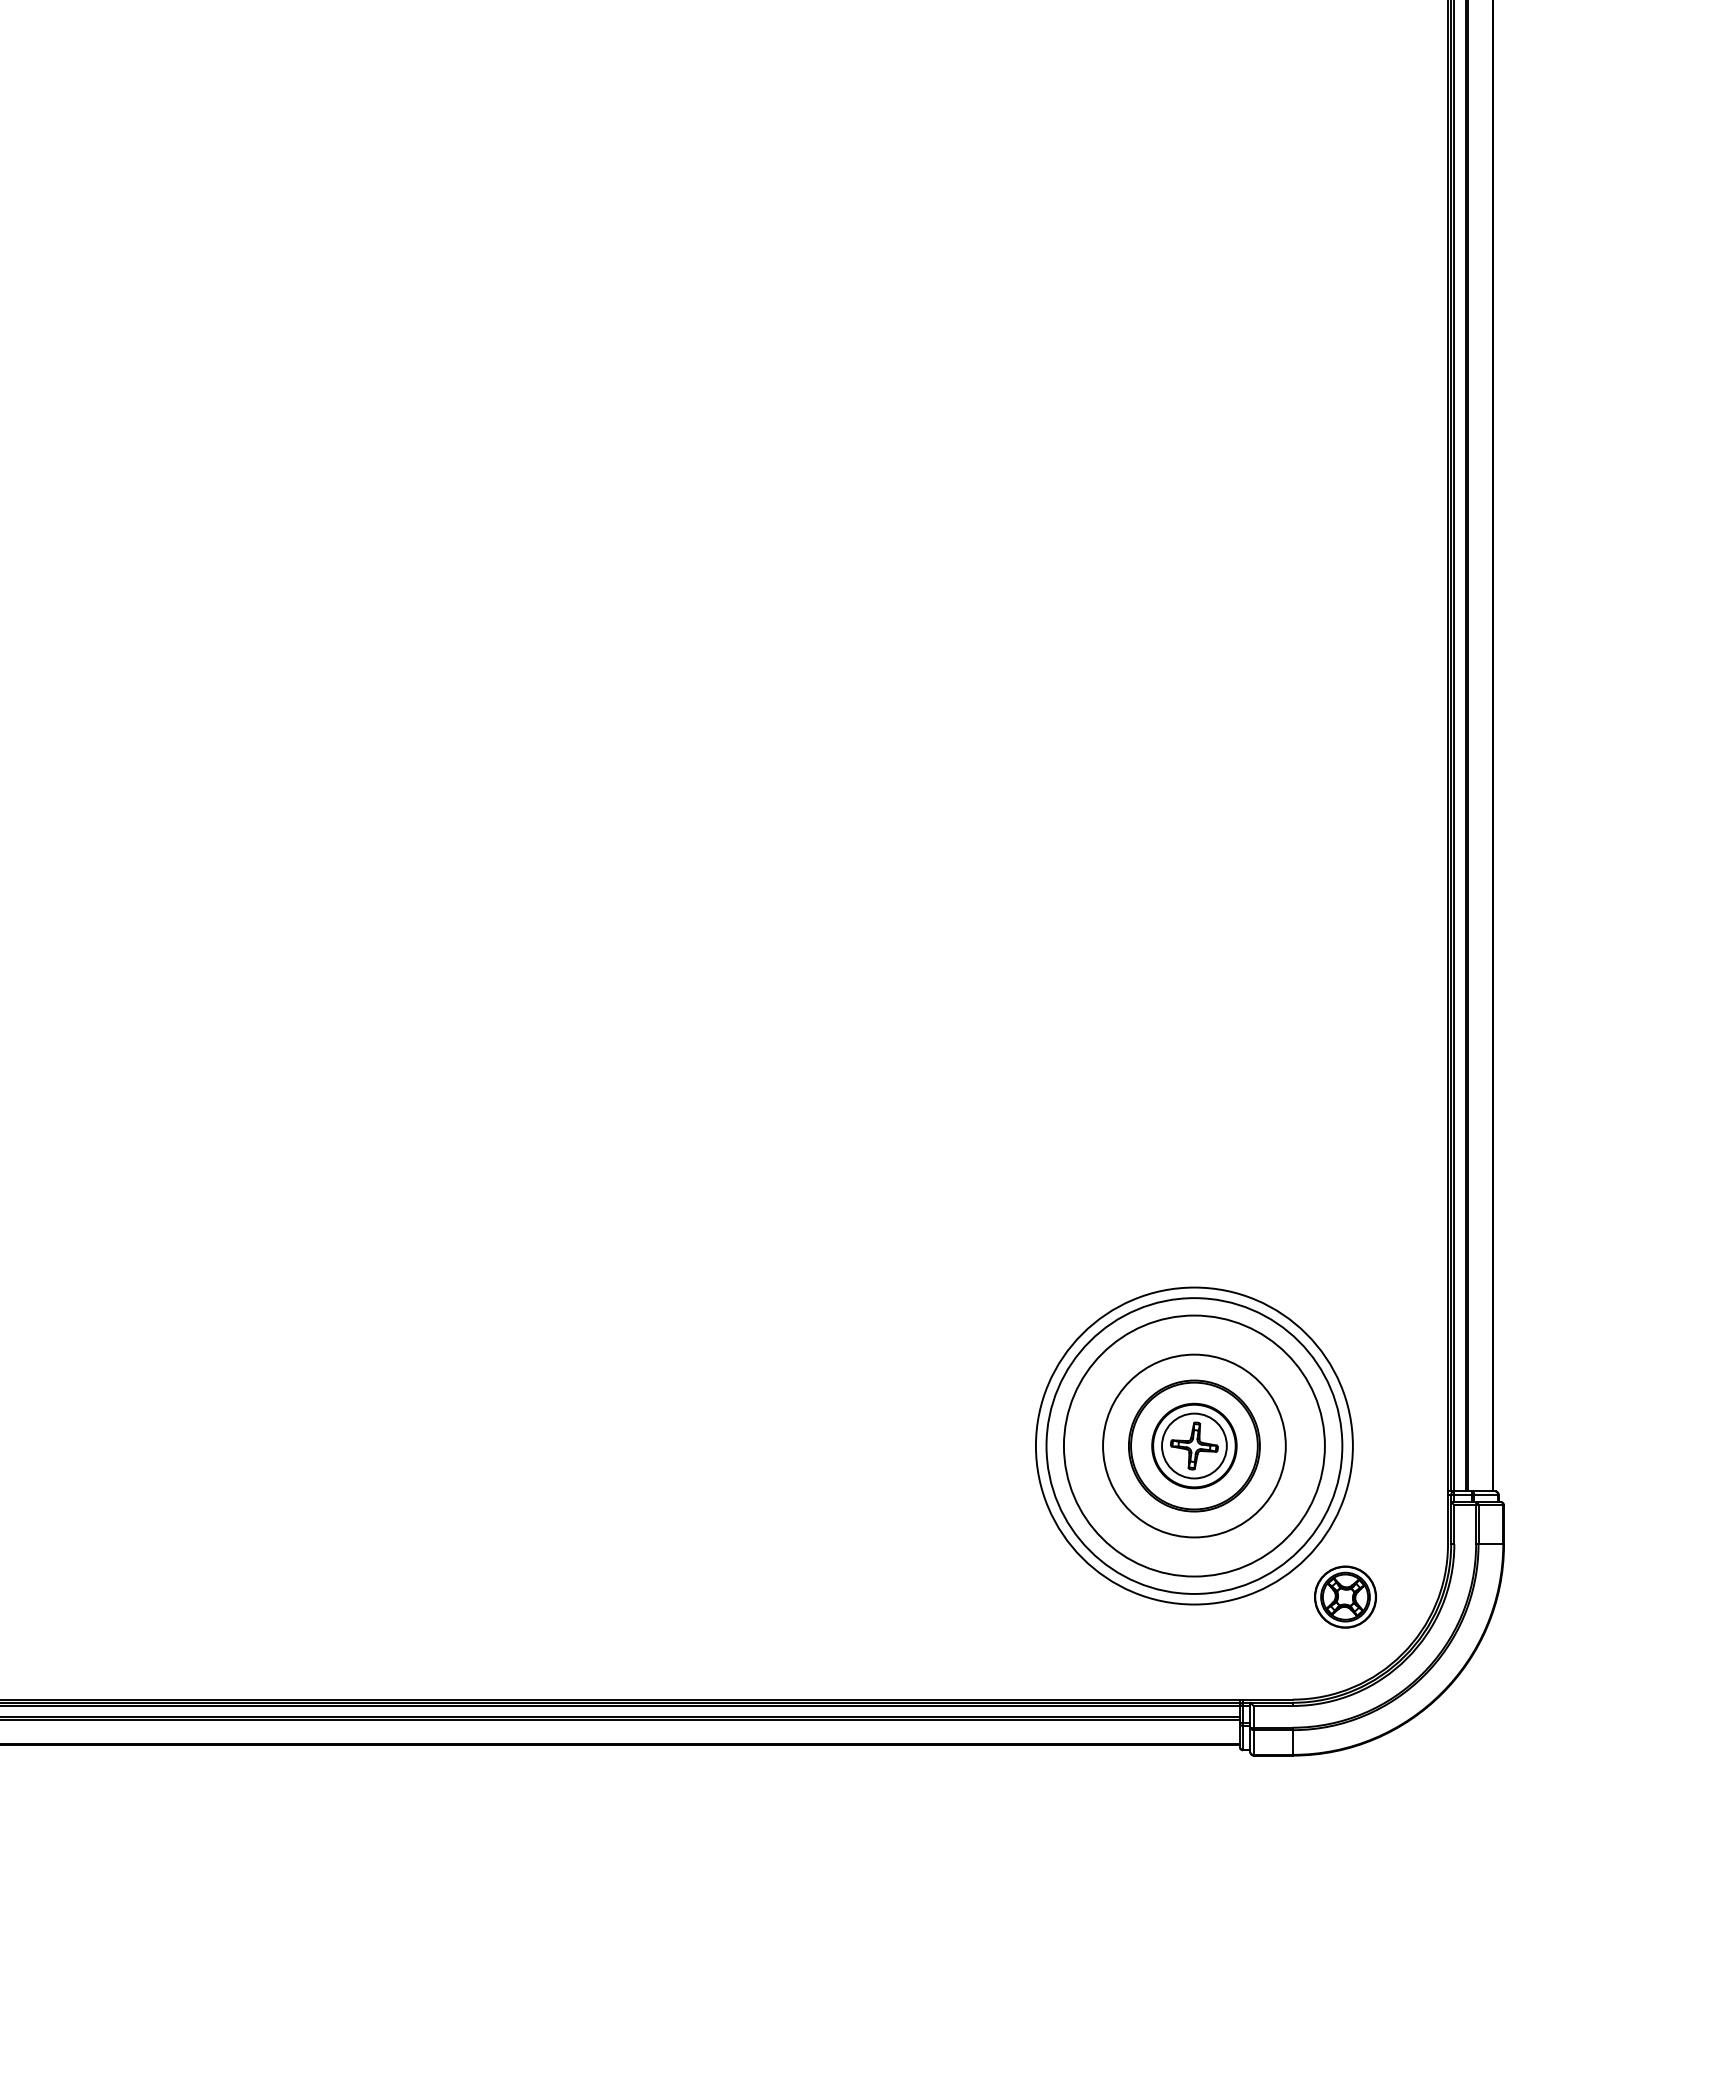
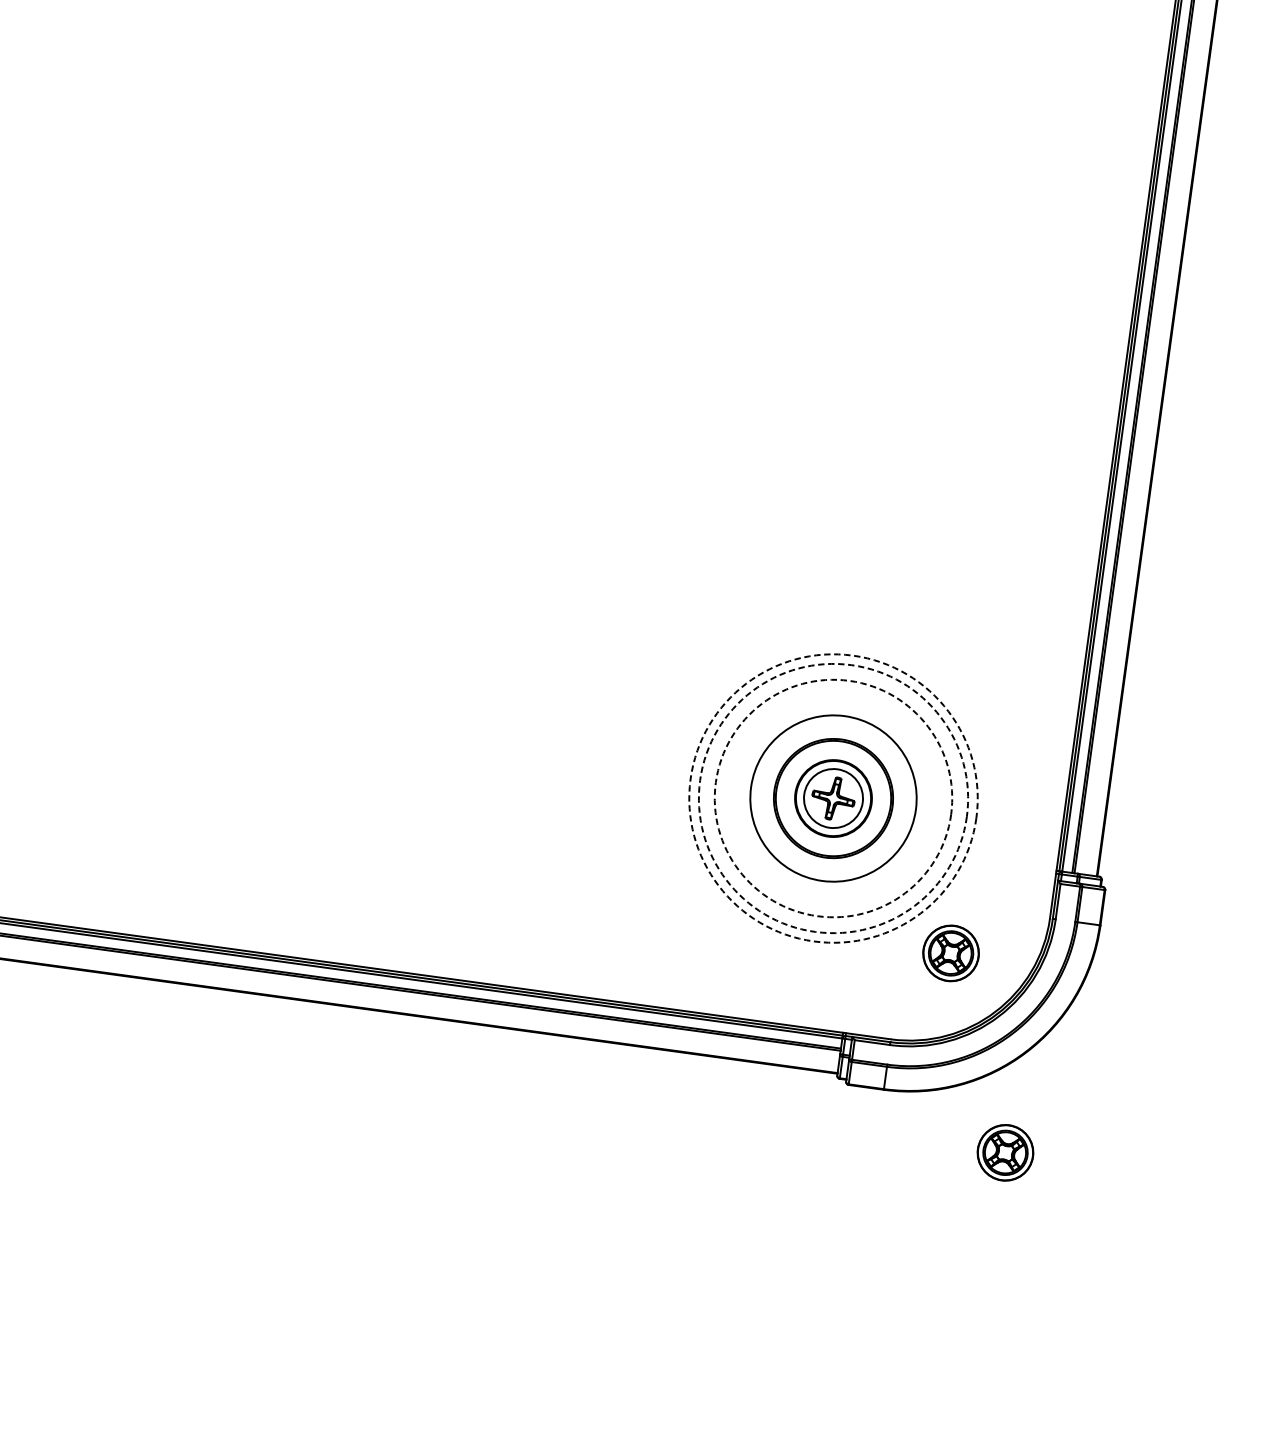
circle: (1193, 1445) -> (832, 797), solid -> dashed
circle: (1193, 1445) -> (832, 797), solid -> dashed
circle: (1194, 1445) -> (833, 798), solid -> dashed
part: (1434, 1805) -> (1005, 1152), added

